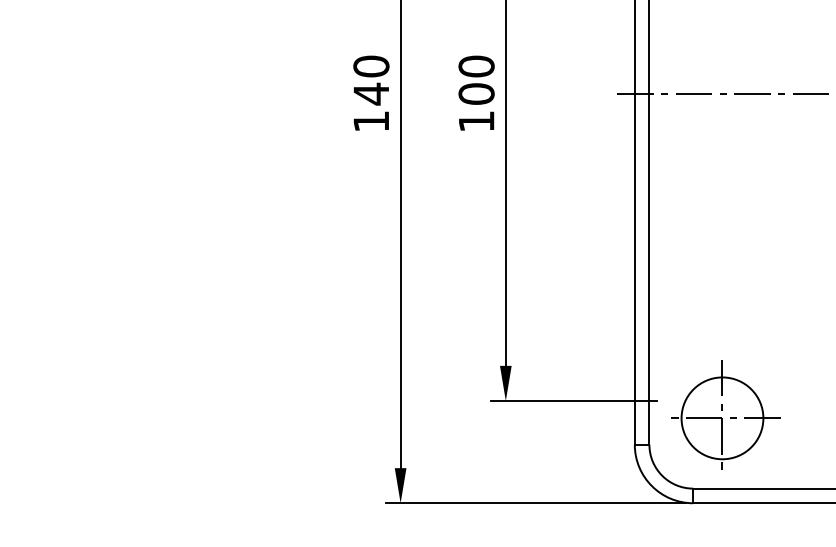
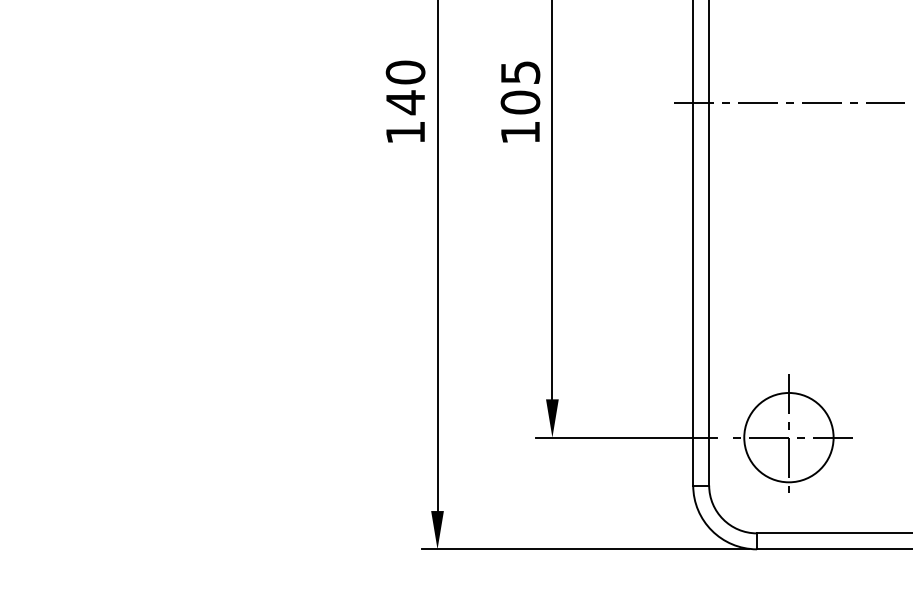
text: (476, 66) -> (520, 72), 100 -> 105
part: (725, 414) -> (792, 433), moved

